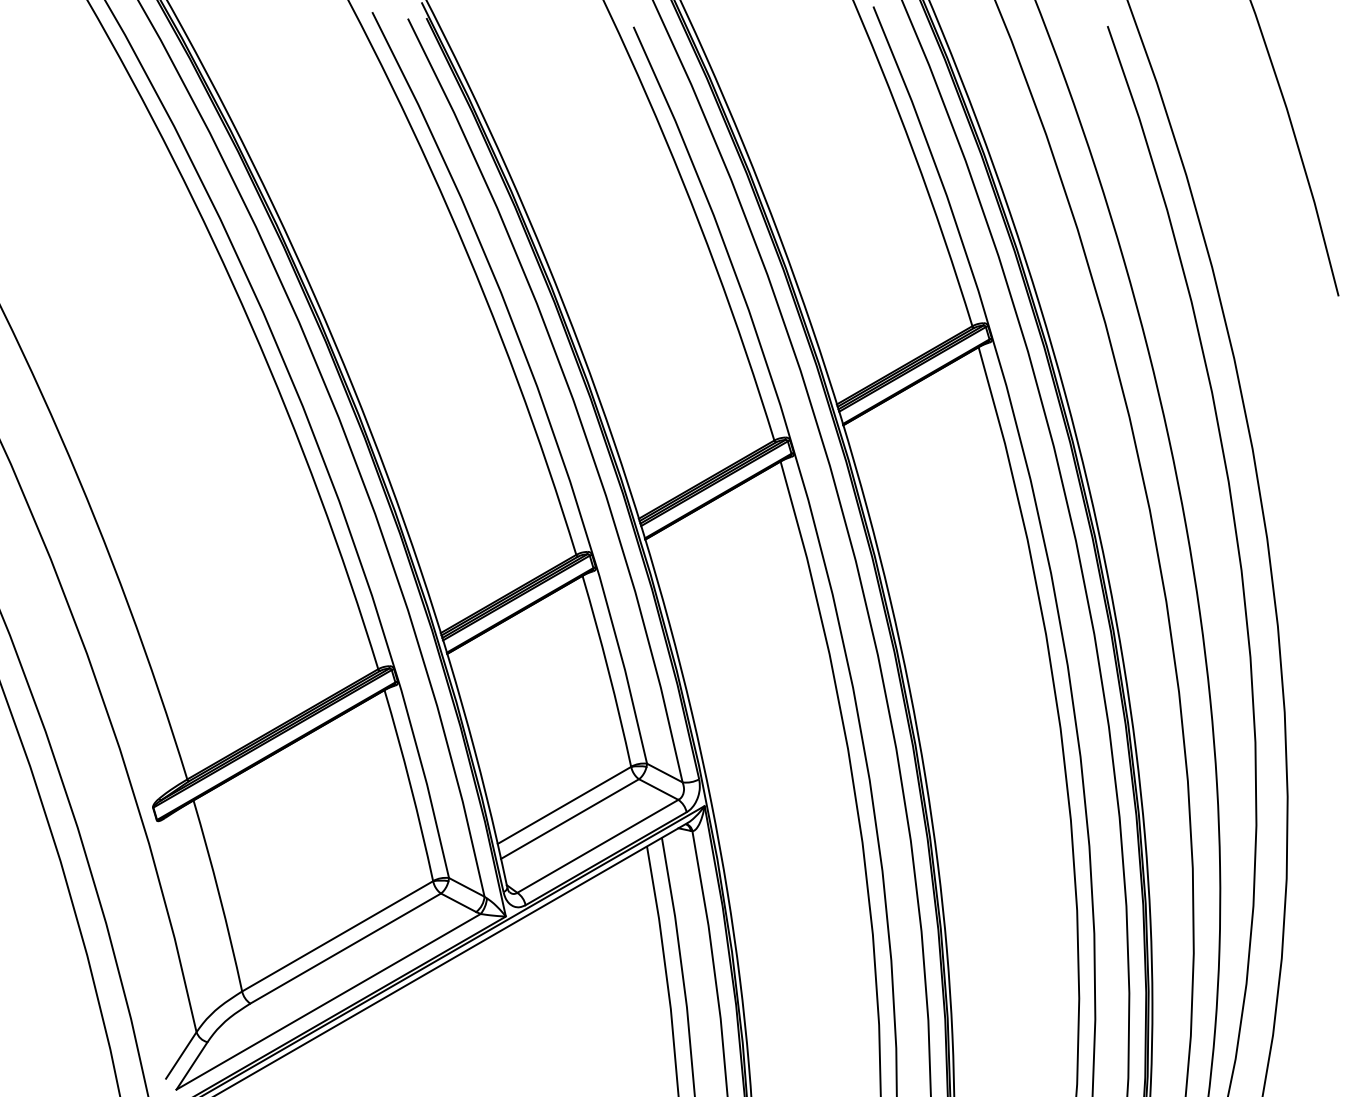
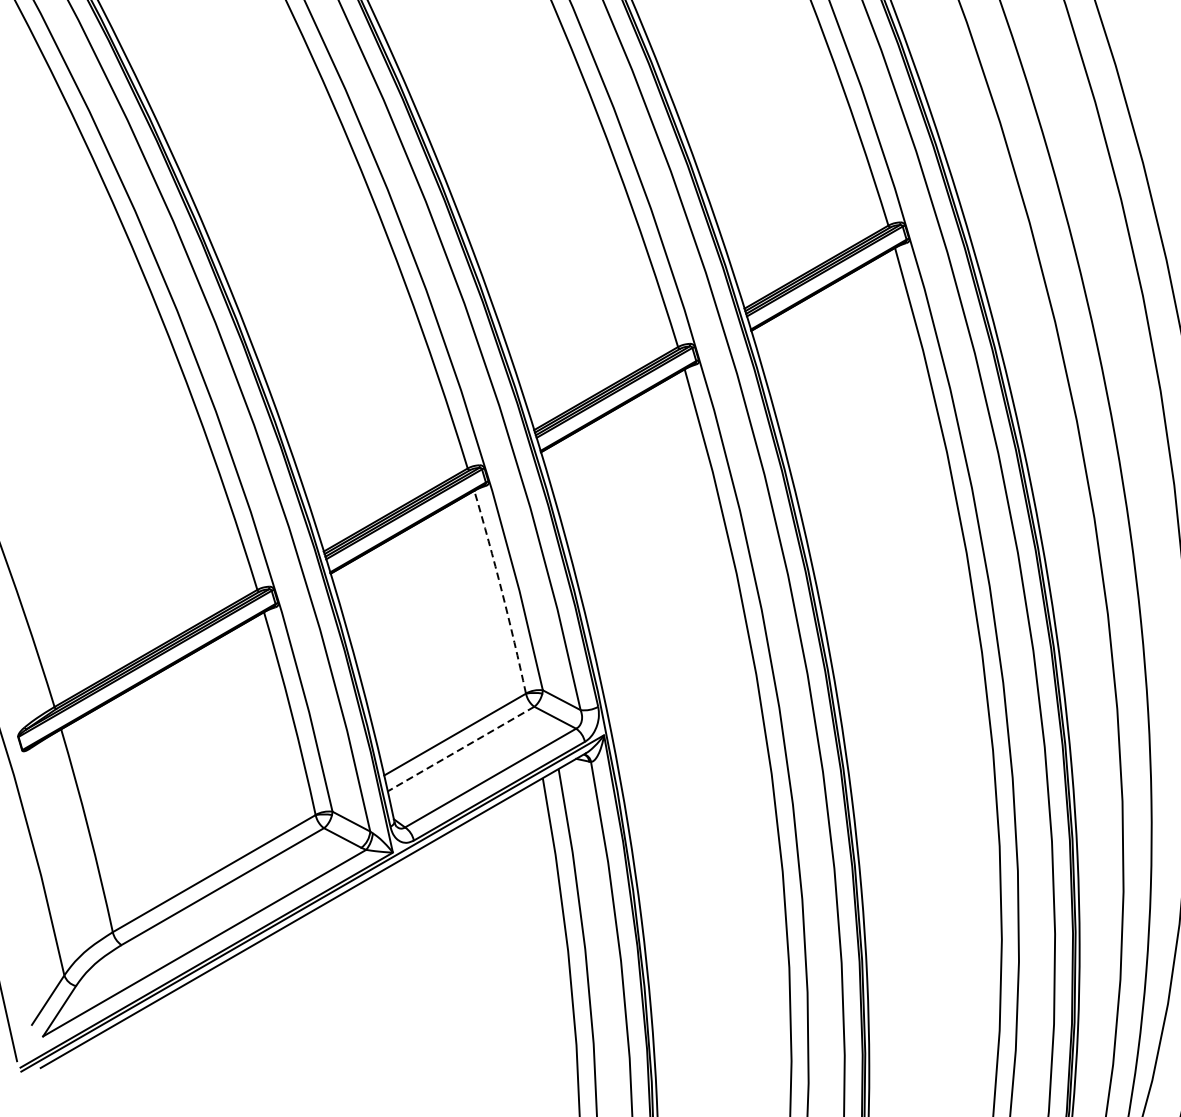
arc: (608, 670) -> (501, 591), solid -> dashed
line: (570, 819) -> (461, 749), solid -> dashed

